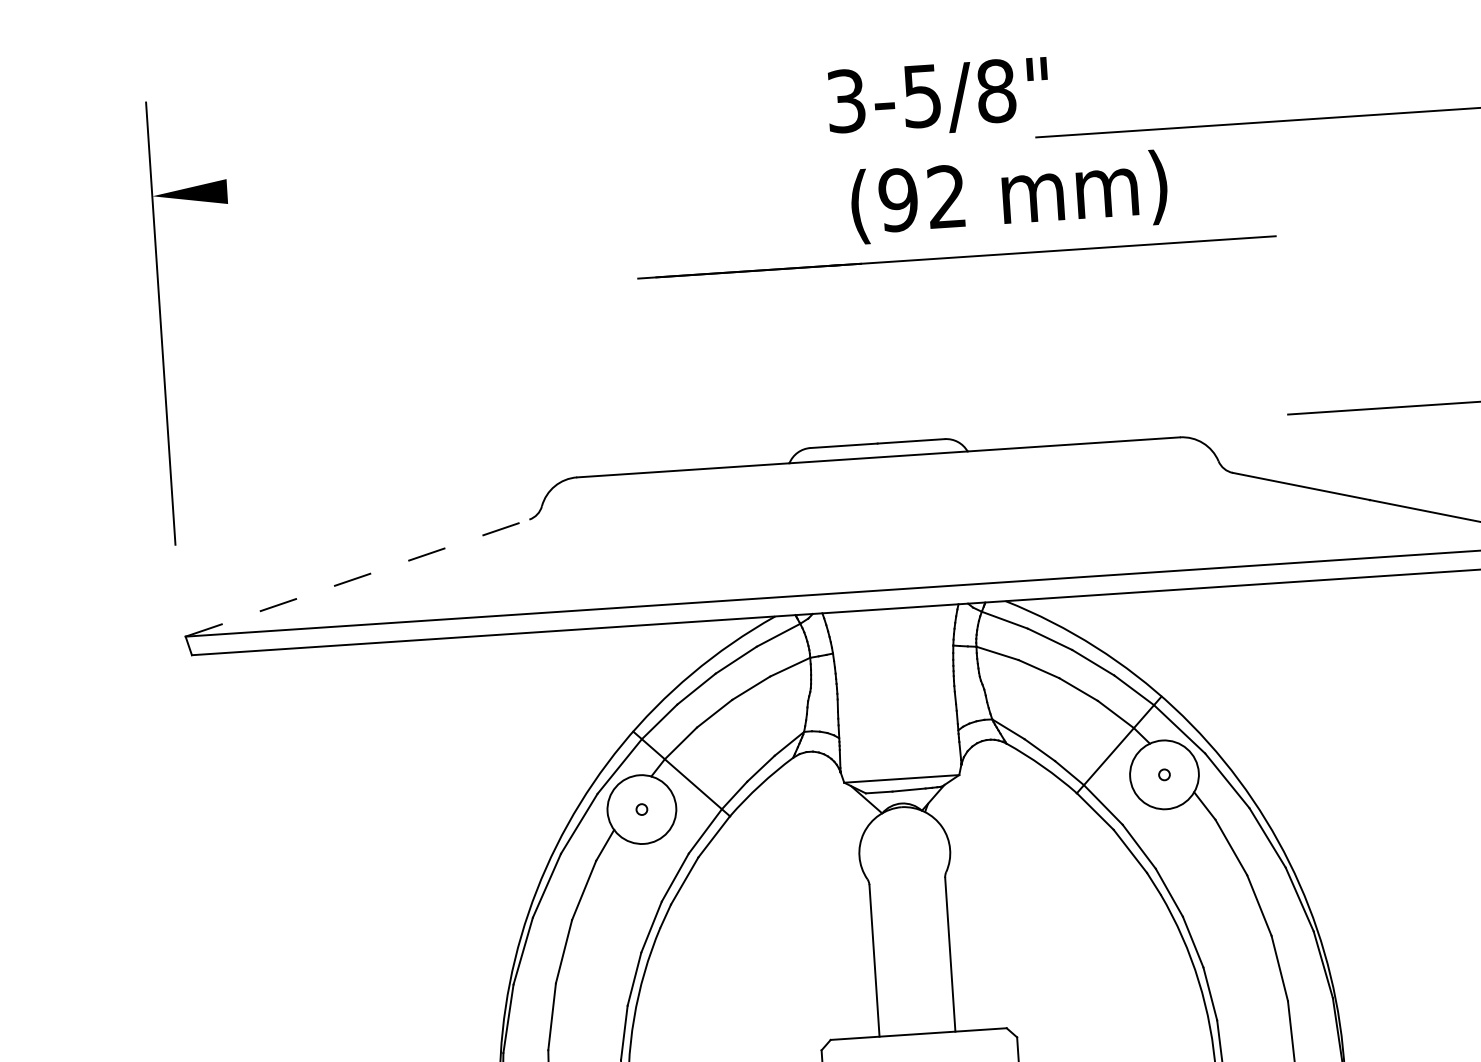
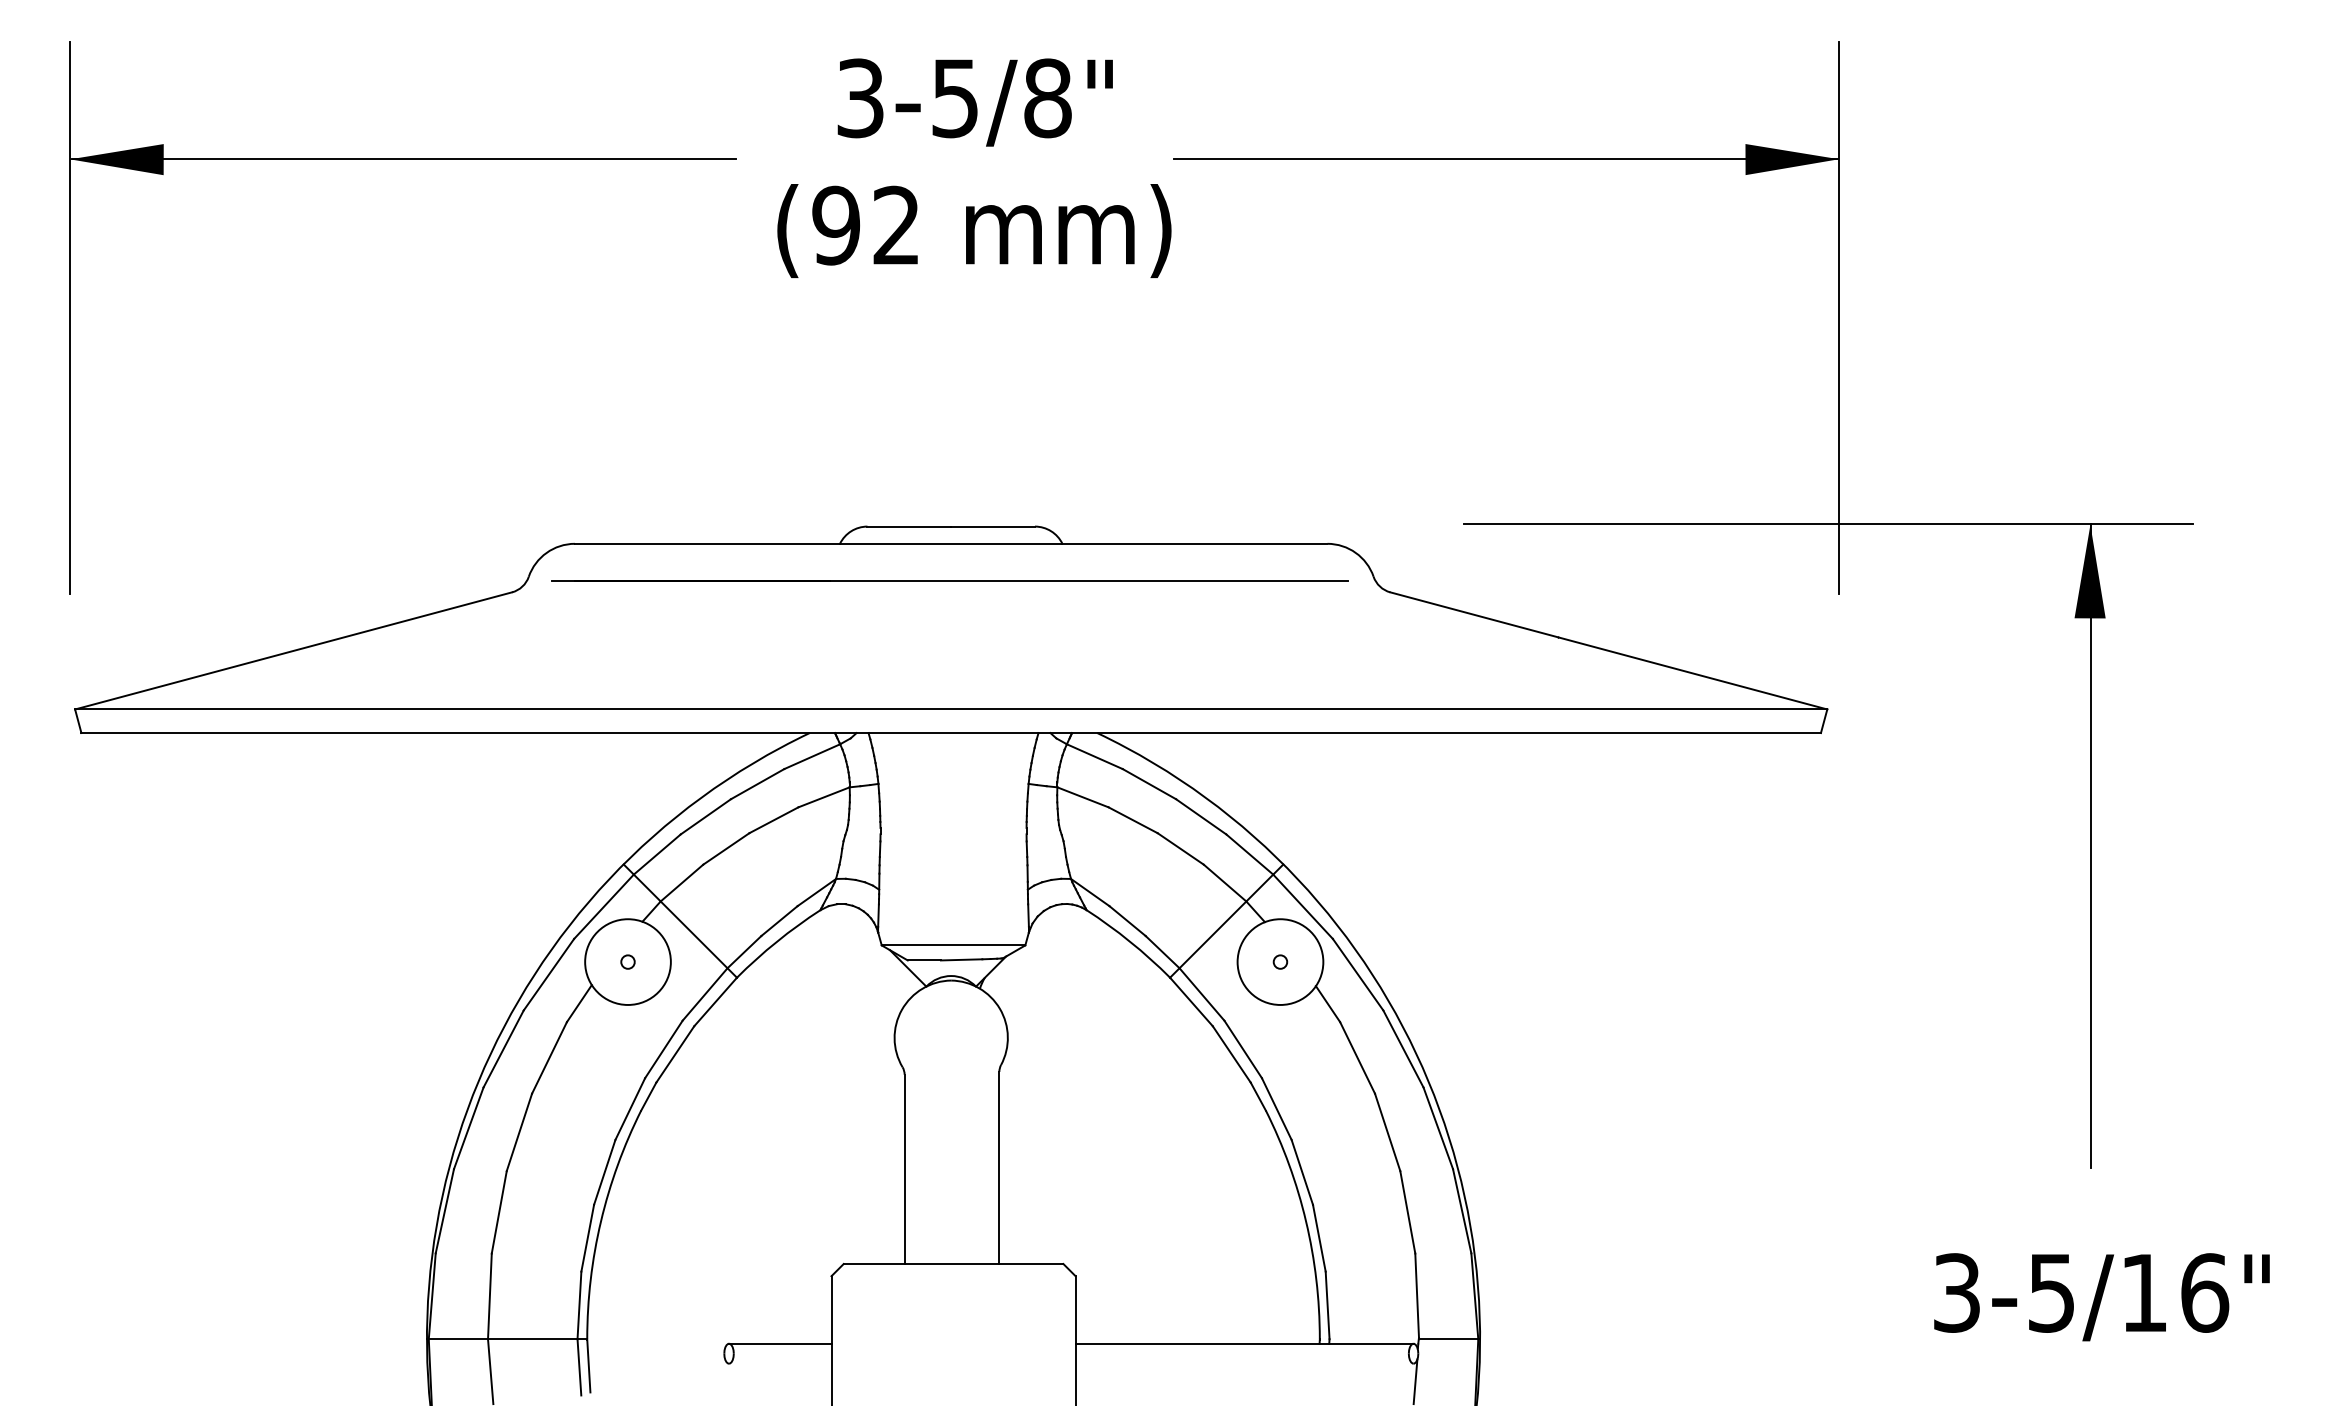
text: (937, 98) -> (974, 102), moved
line: (419, 178) -> (403, 159), added
text: (1009, 196) -> (974, 230), moved
line: (956, 257) -> (949, 580), moved
line: (358, 577) -> (294, 650), dashed -> solid

